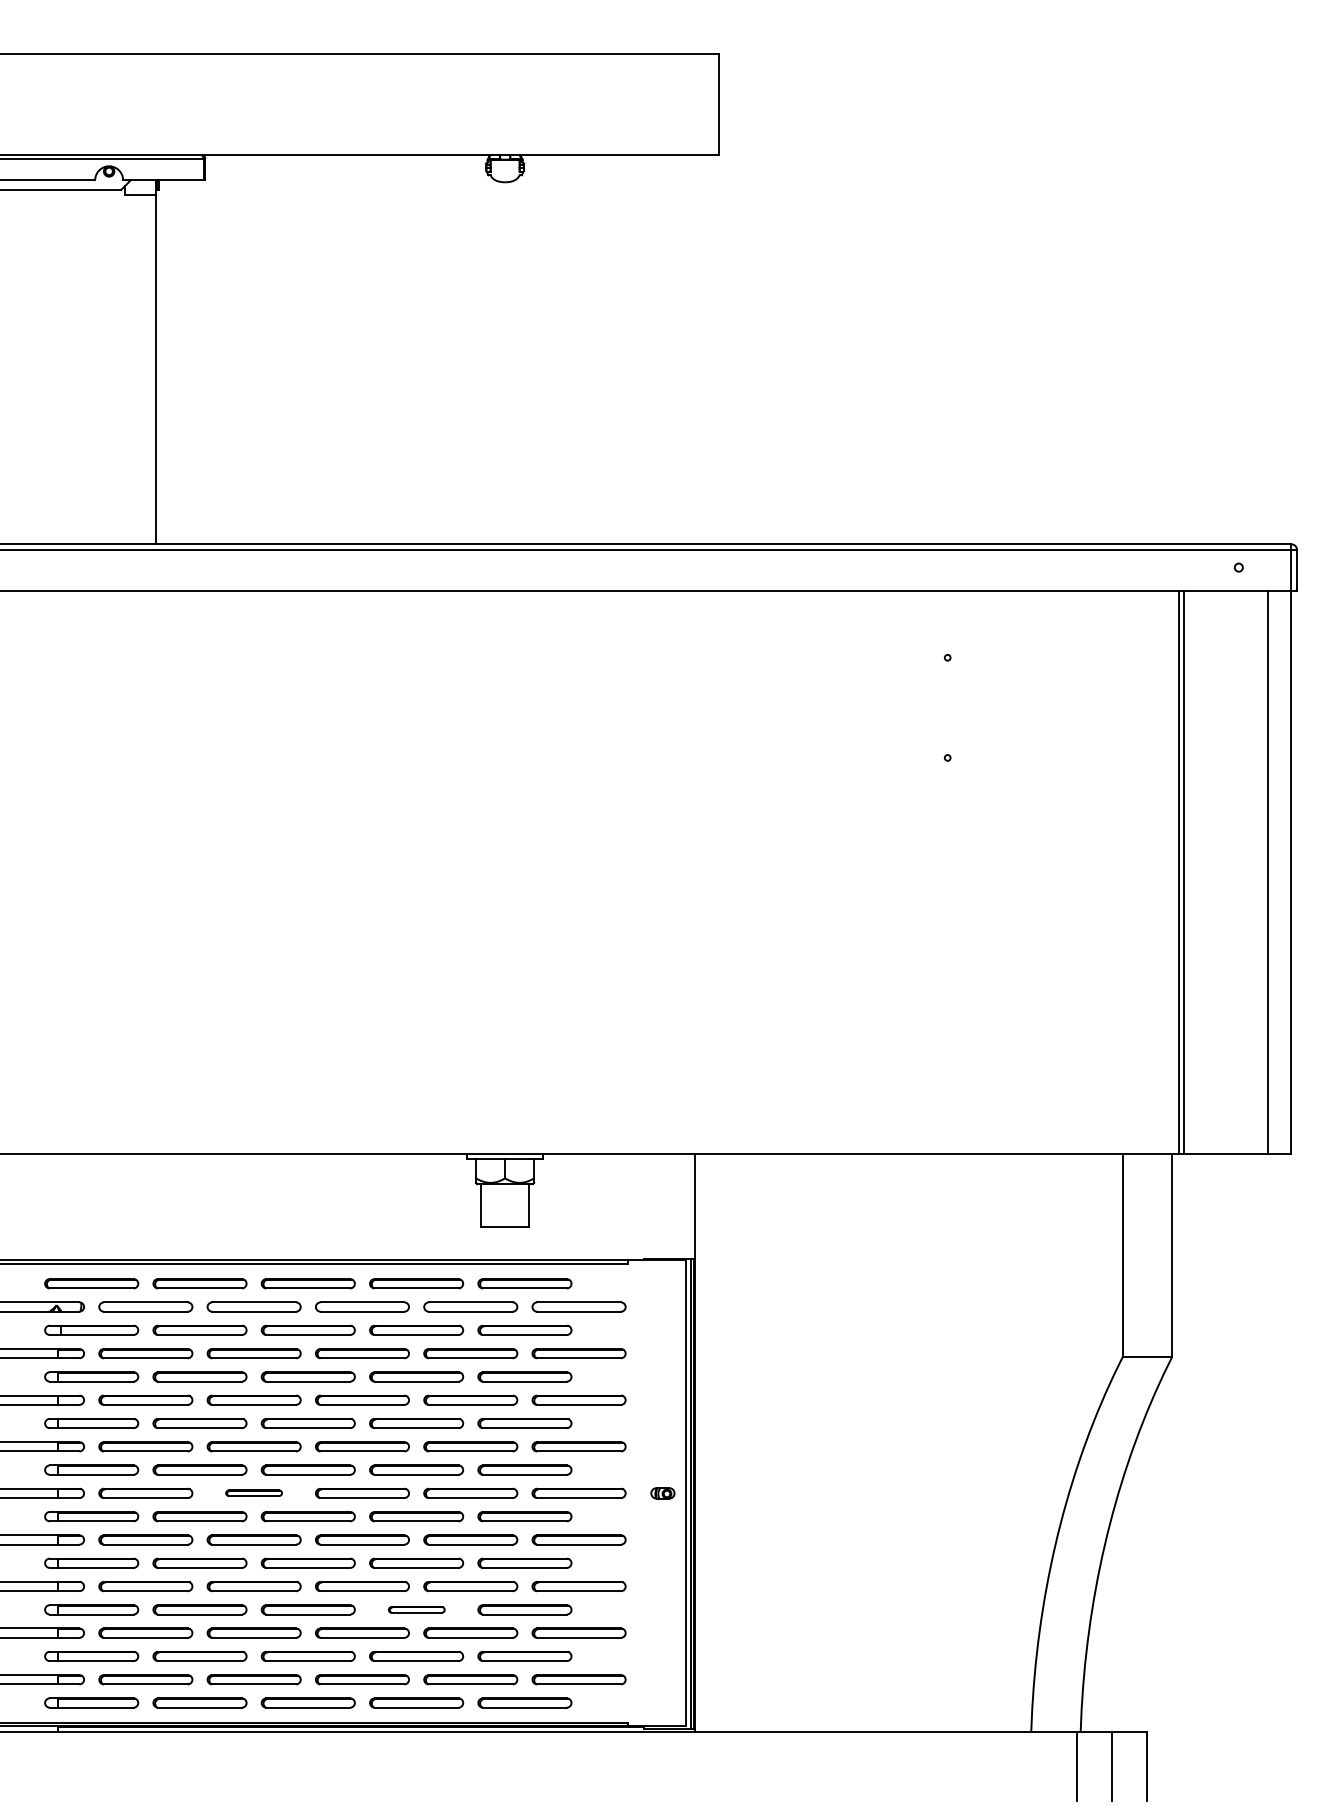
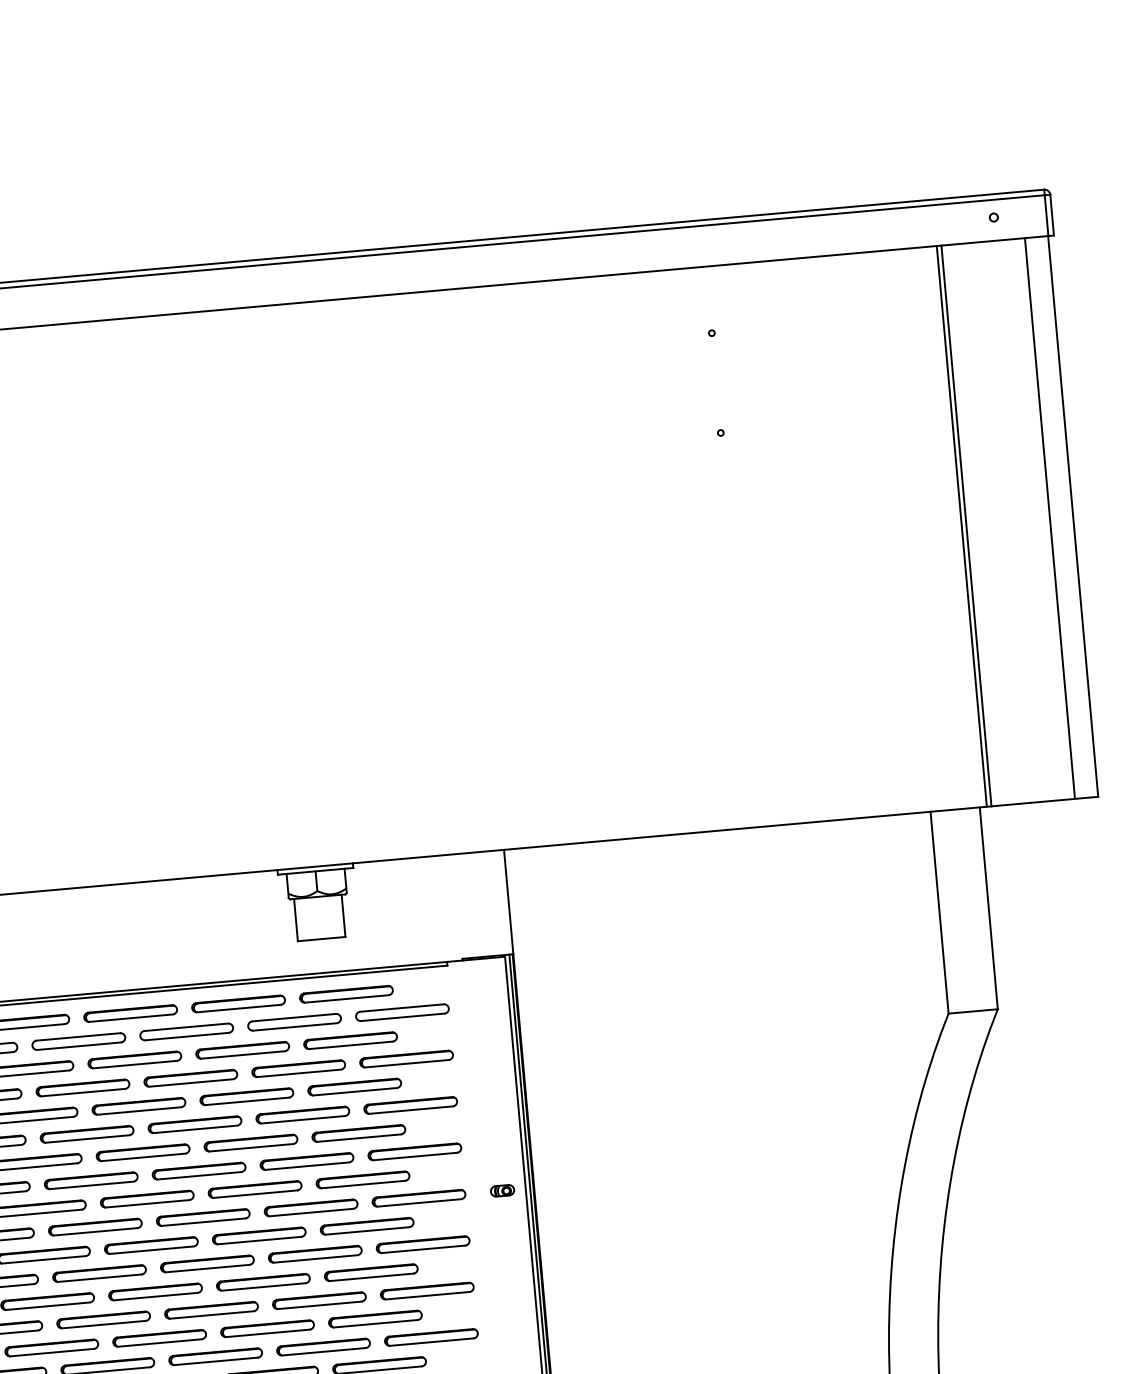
part: (253, 1492) -> (94, 1226), size x1.67
part: (416, 1609) -> (267, 1328), size x1.67

